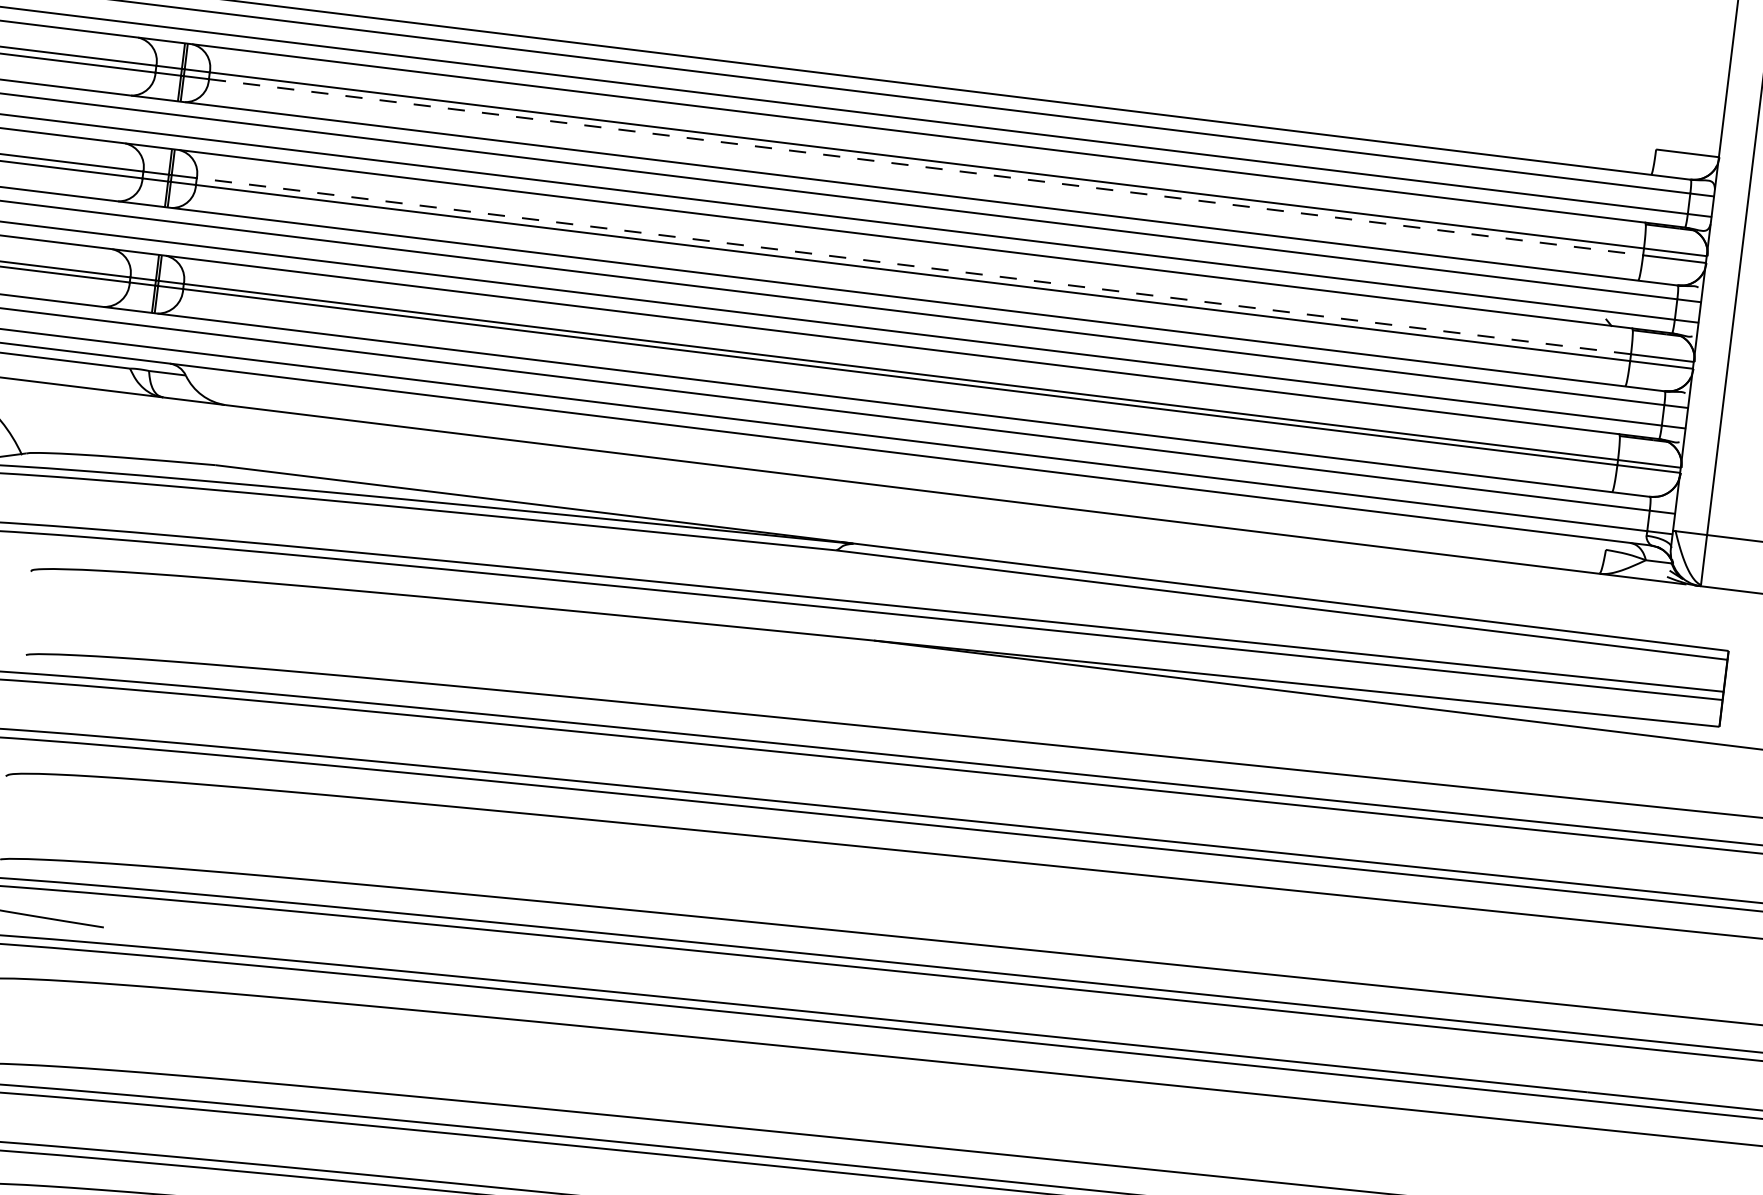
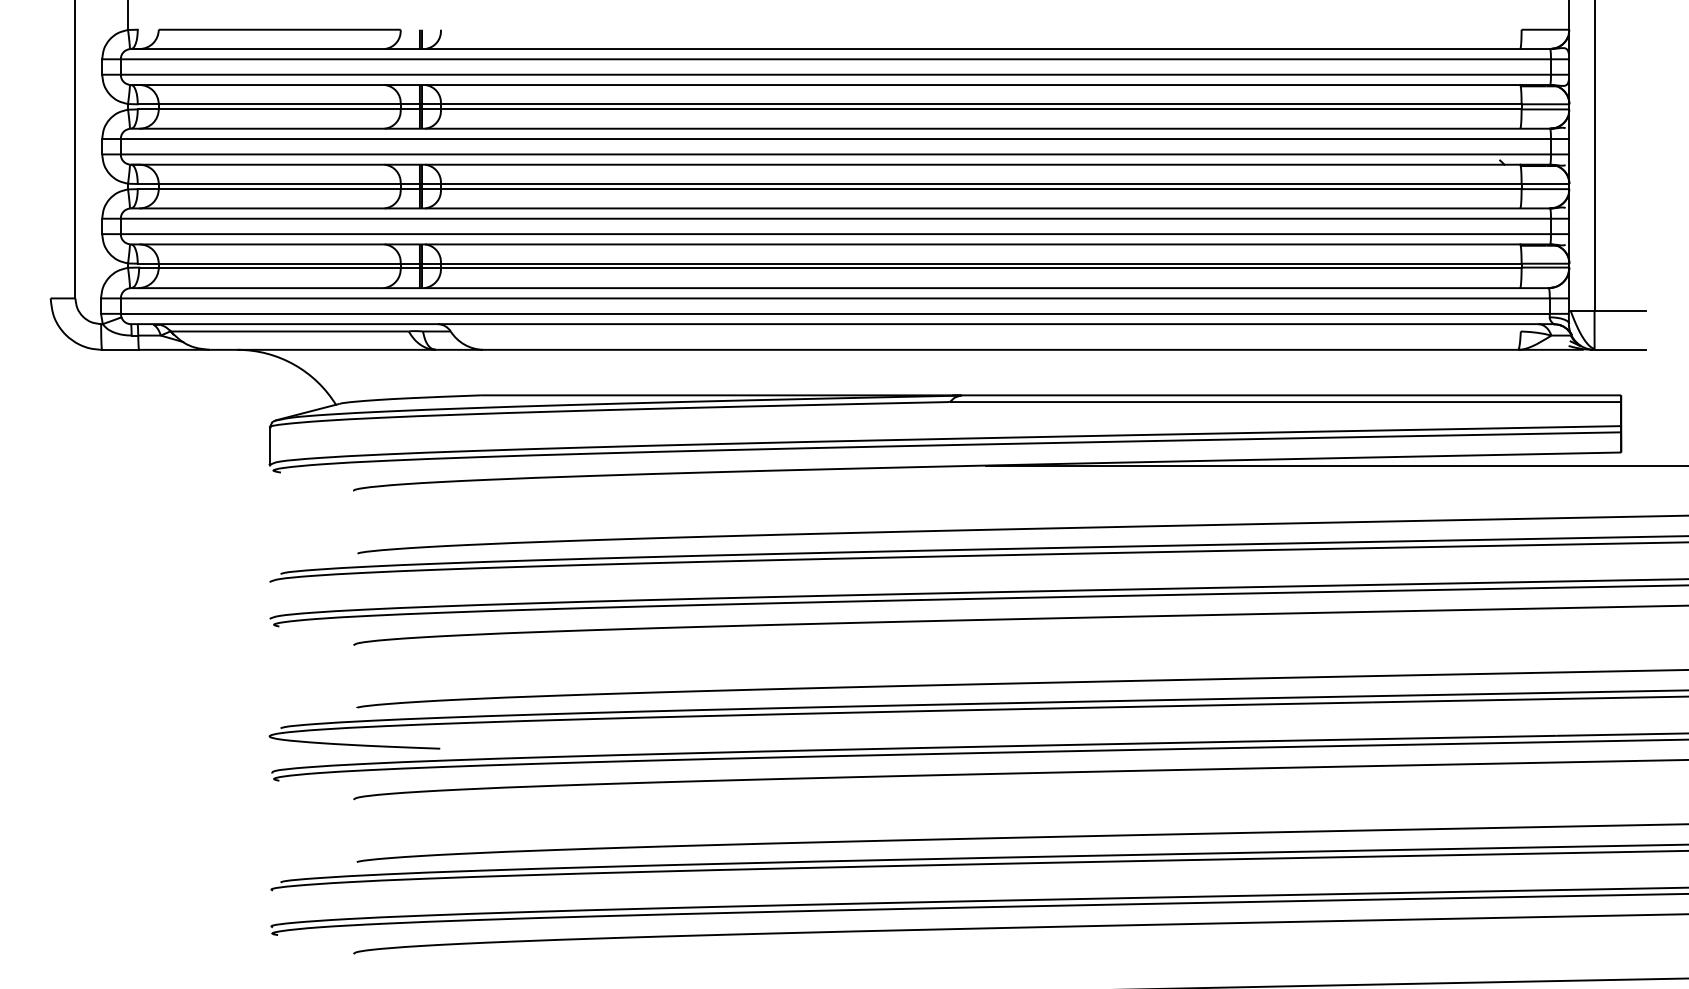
line: (926, 167) -> (981, 109), dashed -> solid
line: (912, 266) -> (980, 184), dashed -> solid

